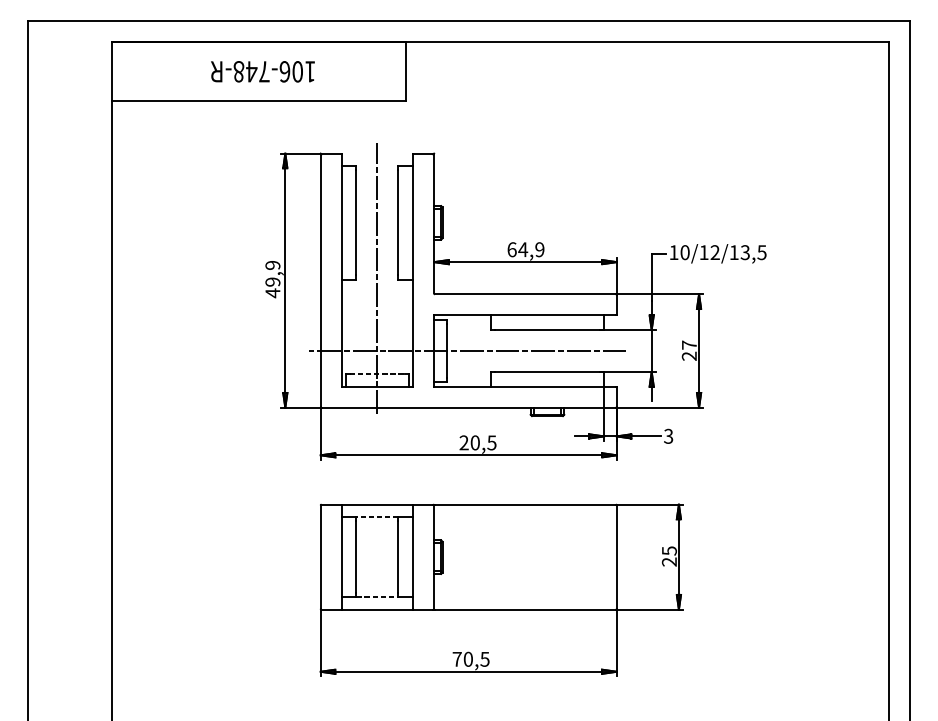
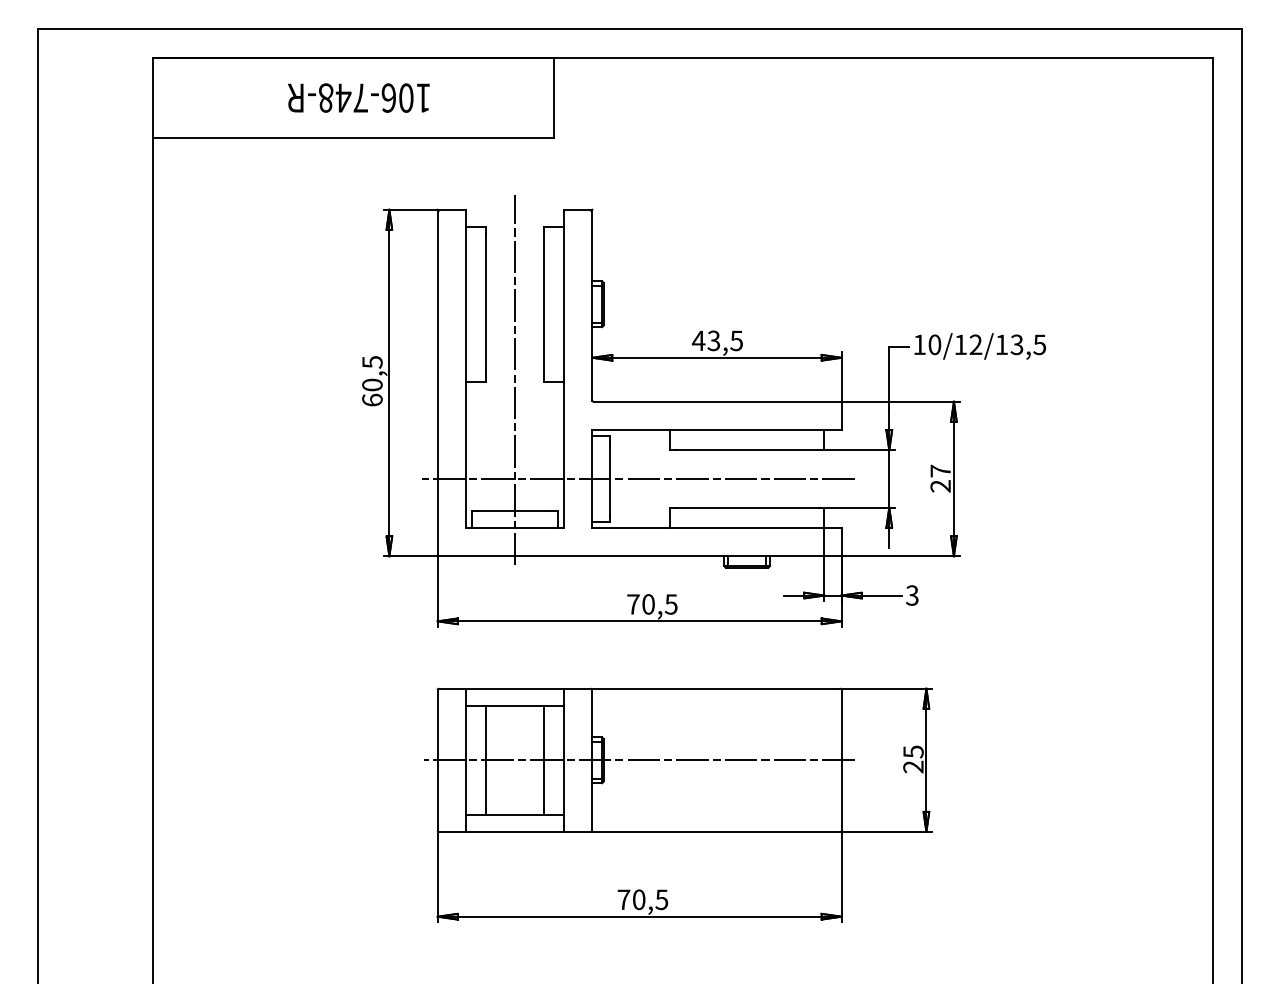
text: (525, 249) -> (716, 340), 64,9 -> 43,5
text: (272, 279) -> (372, 381), 49,9 -> 60,5
line: (377, 374) -> (515, 510), dashed -> solid
text: (464, 442) -> (633, 604), 20,5 -> 70,5
line: (377, 516) -> (515, 705), dashed -> solid
line: (468, 557) -> (639, 760), added
line: (377, 596) -> (515, 814), dashed -> solid

